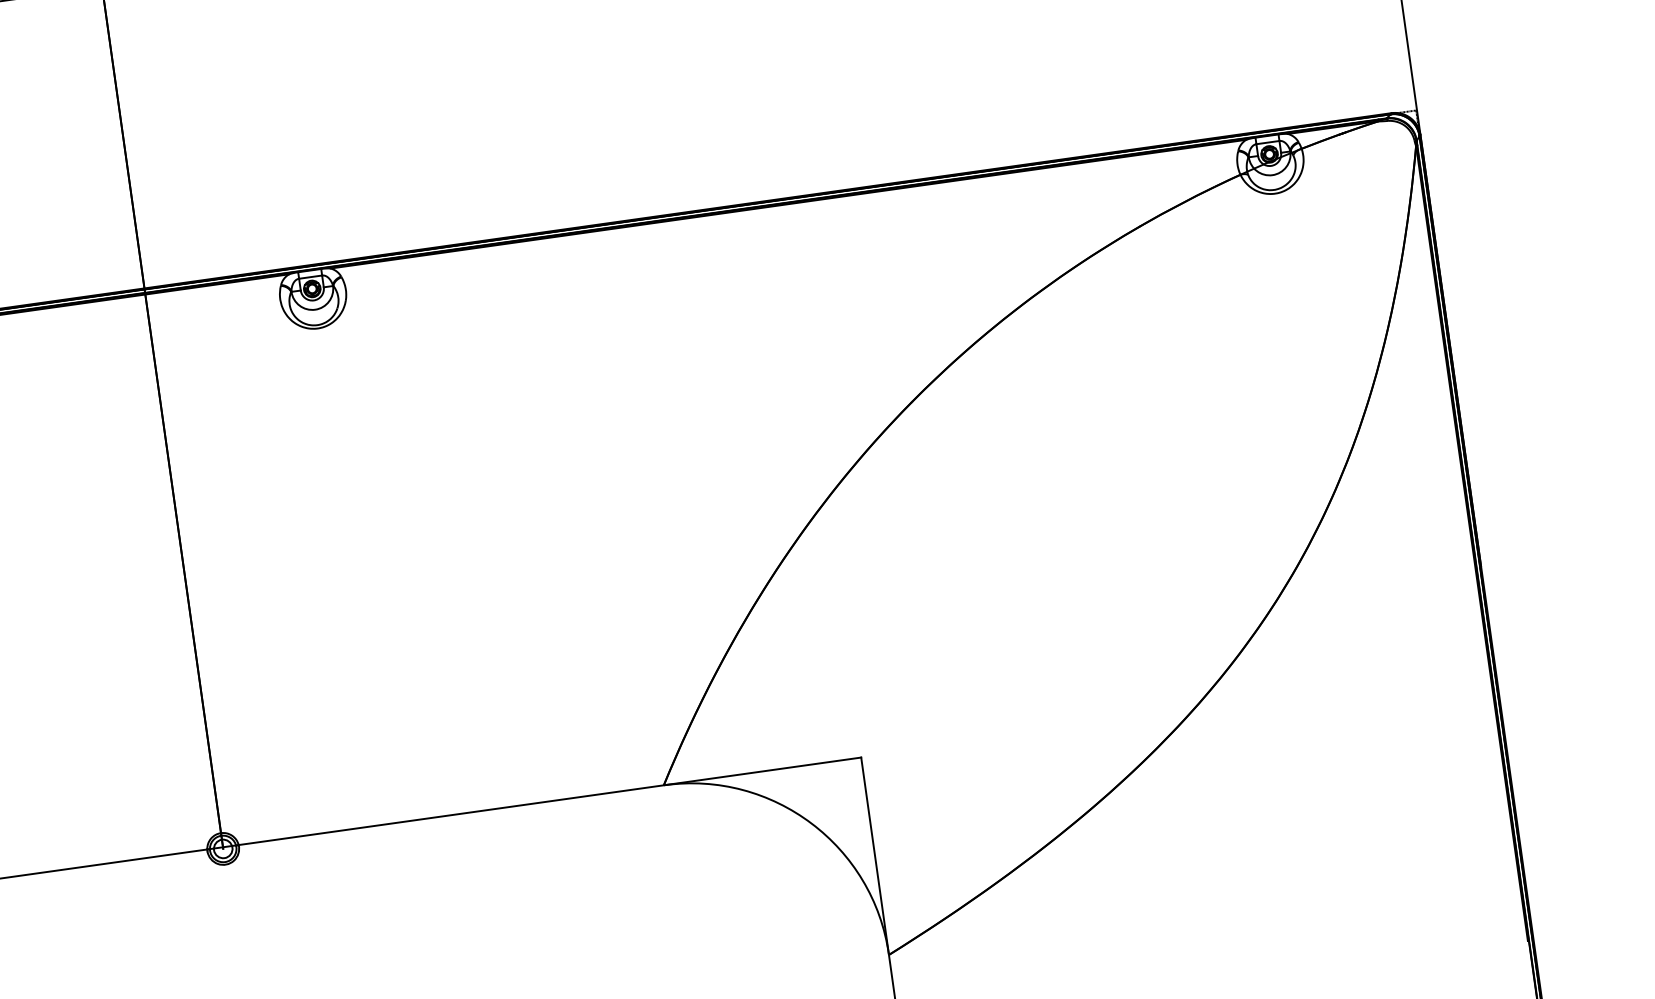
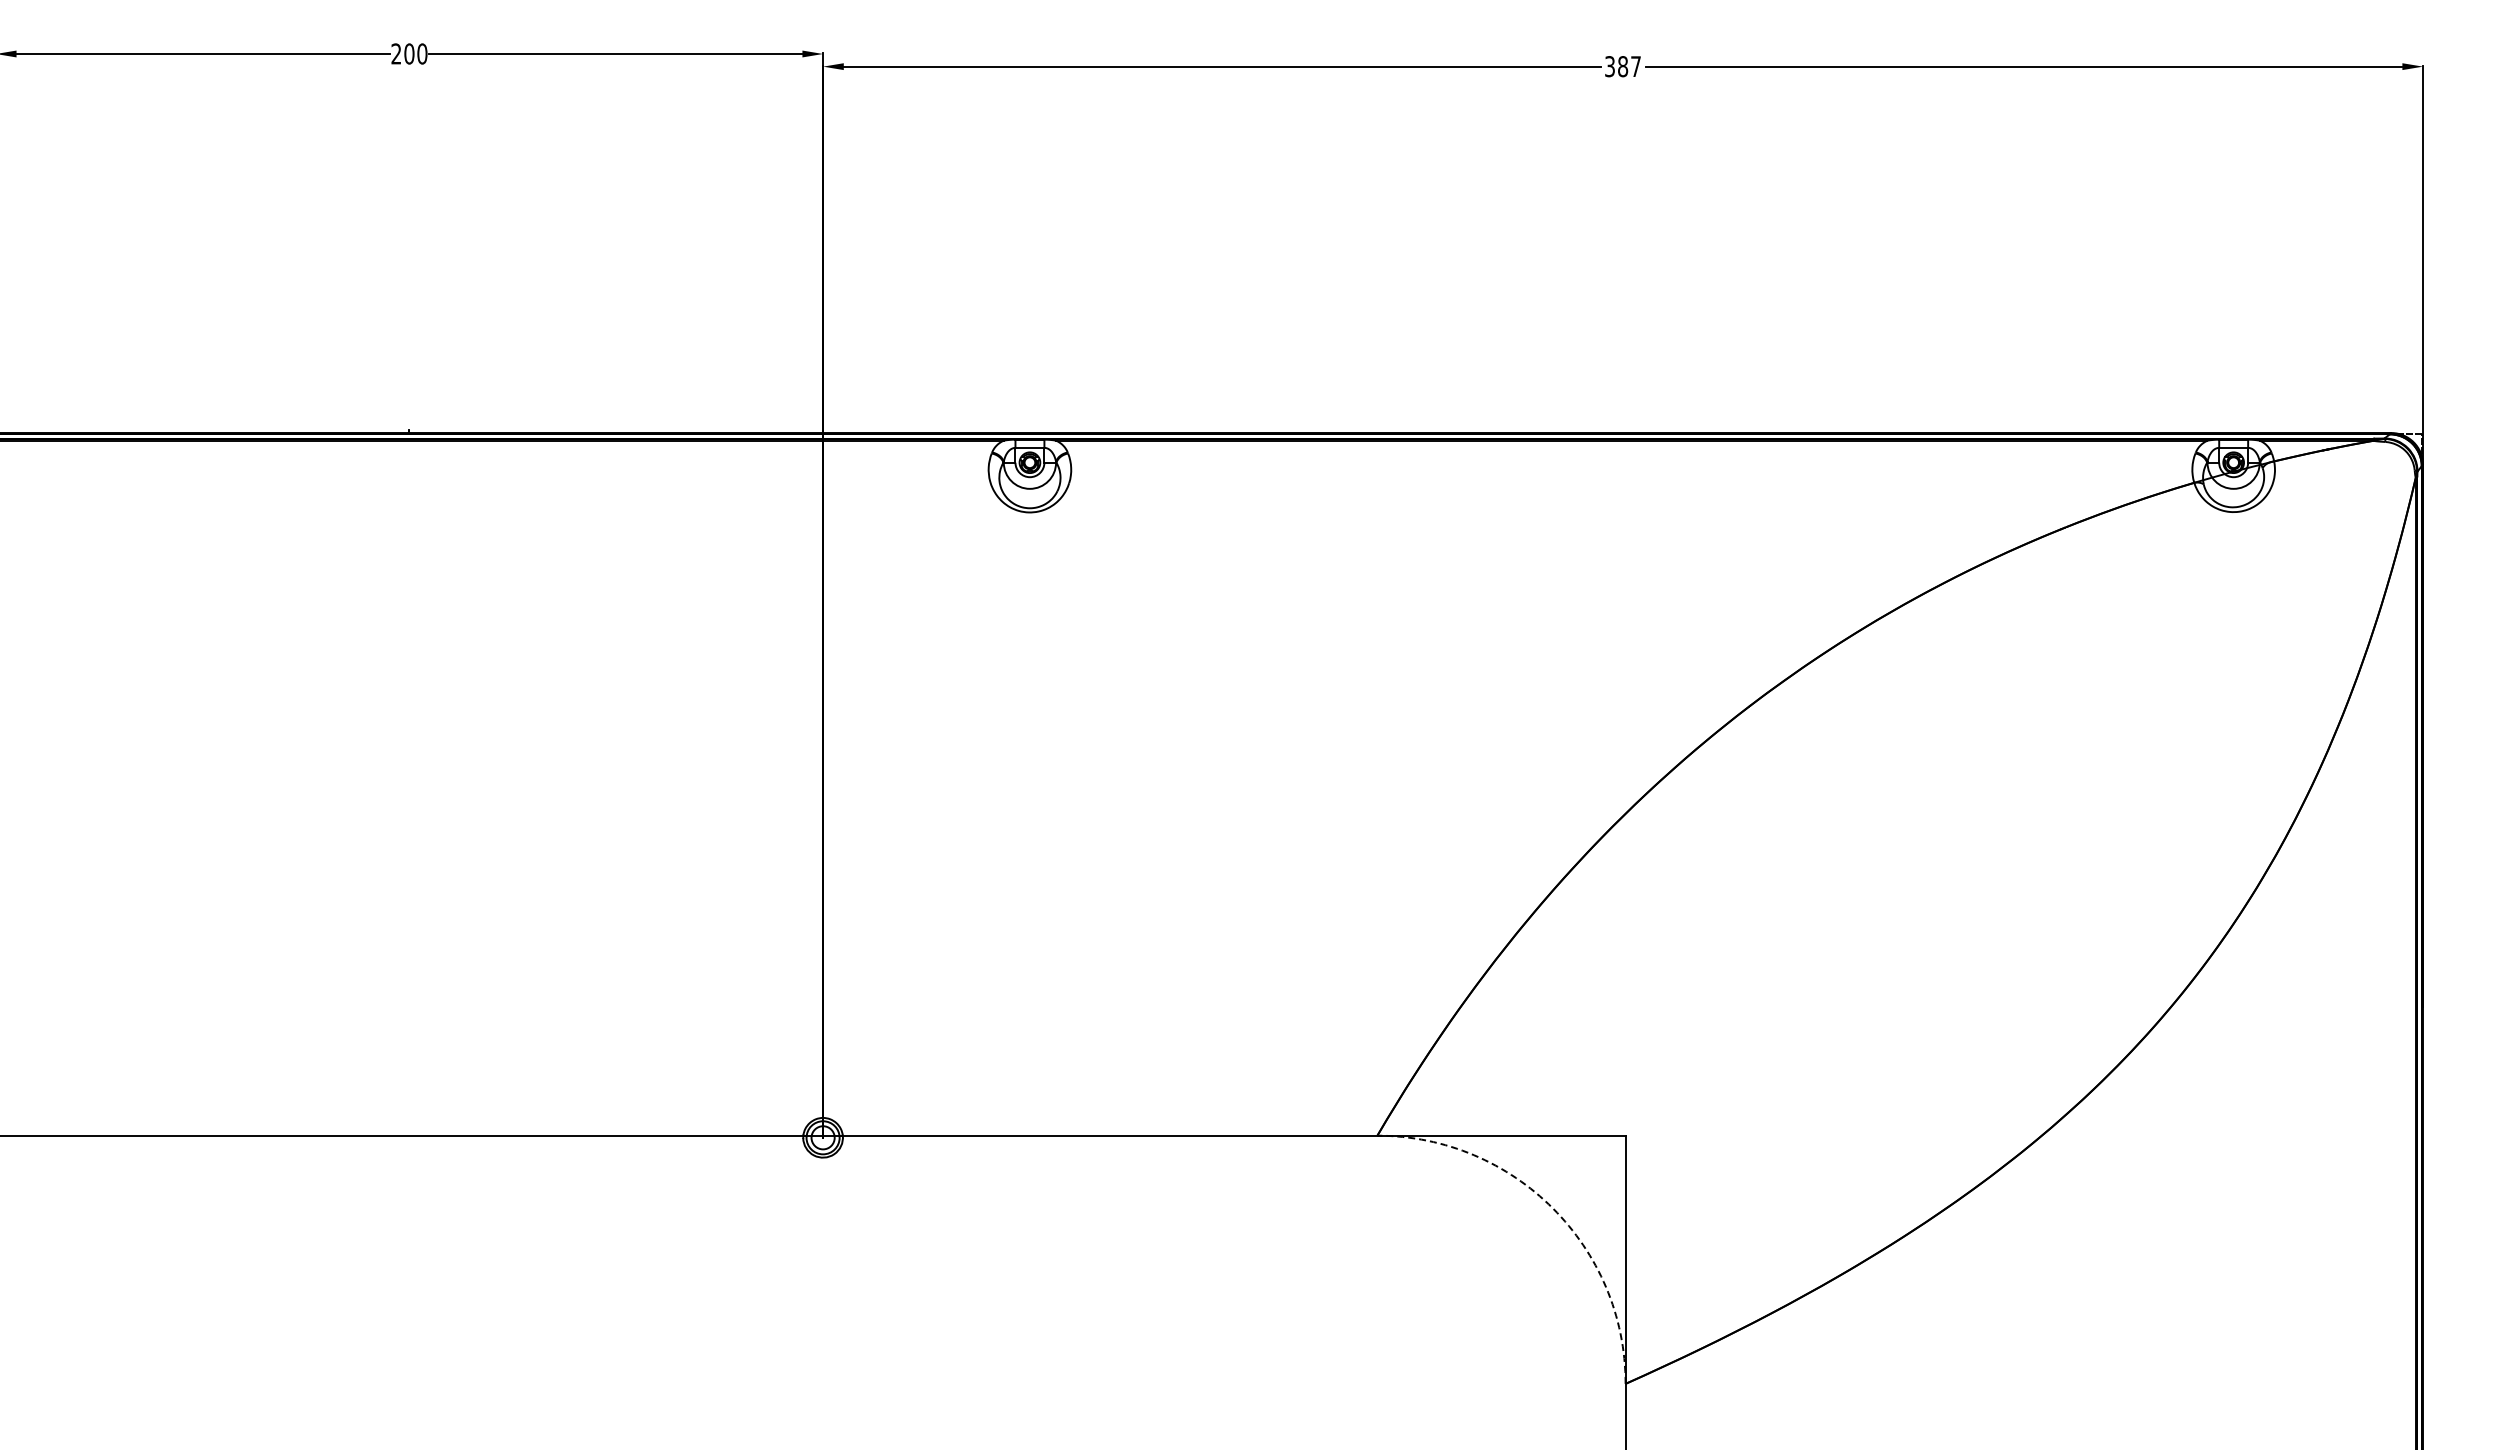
arc: (811, 823) -> (1552, 1208), solid -> dashed

